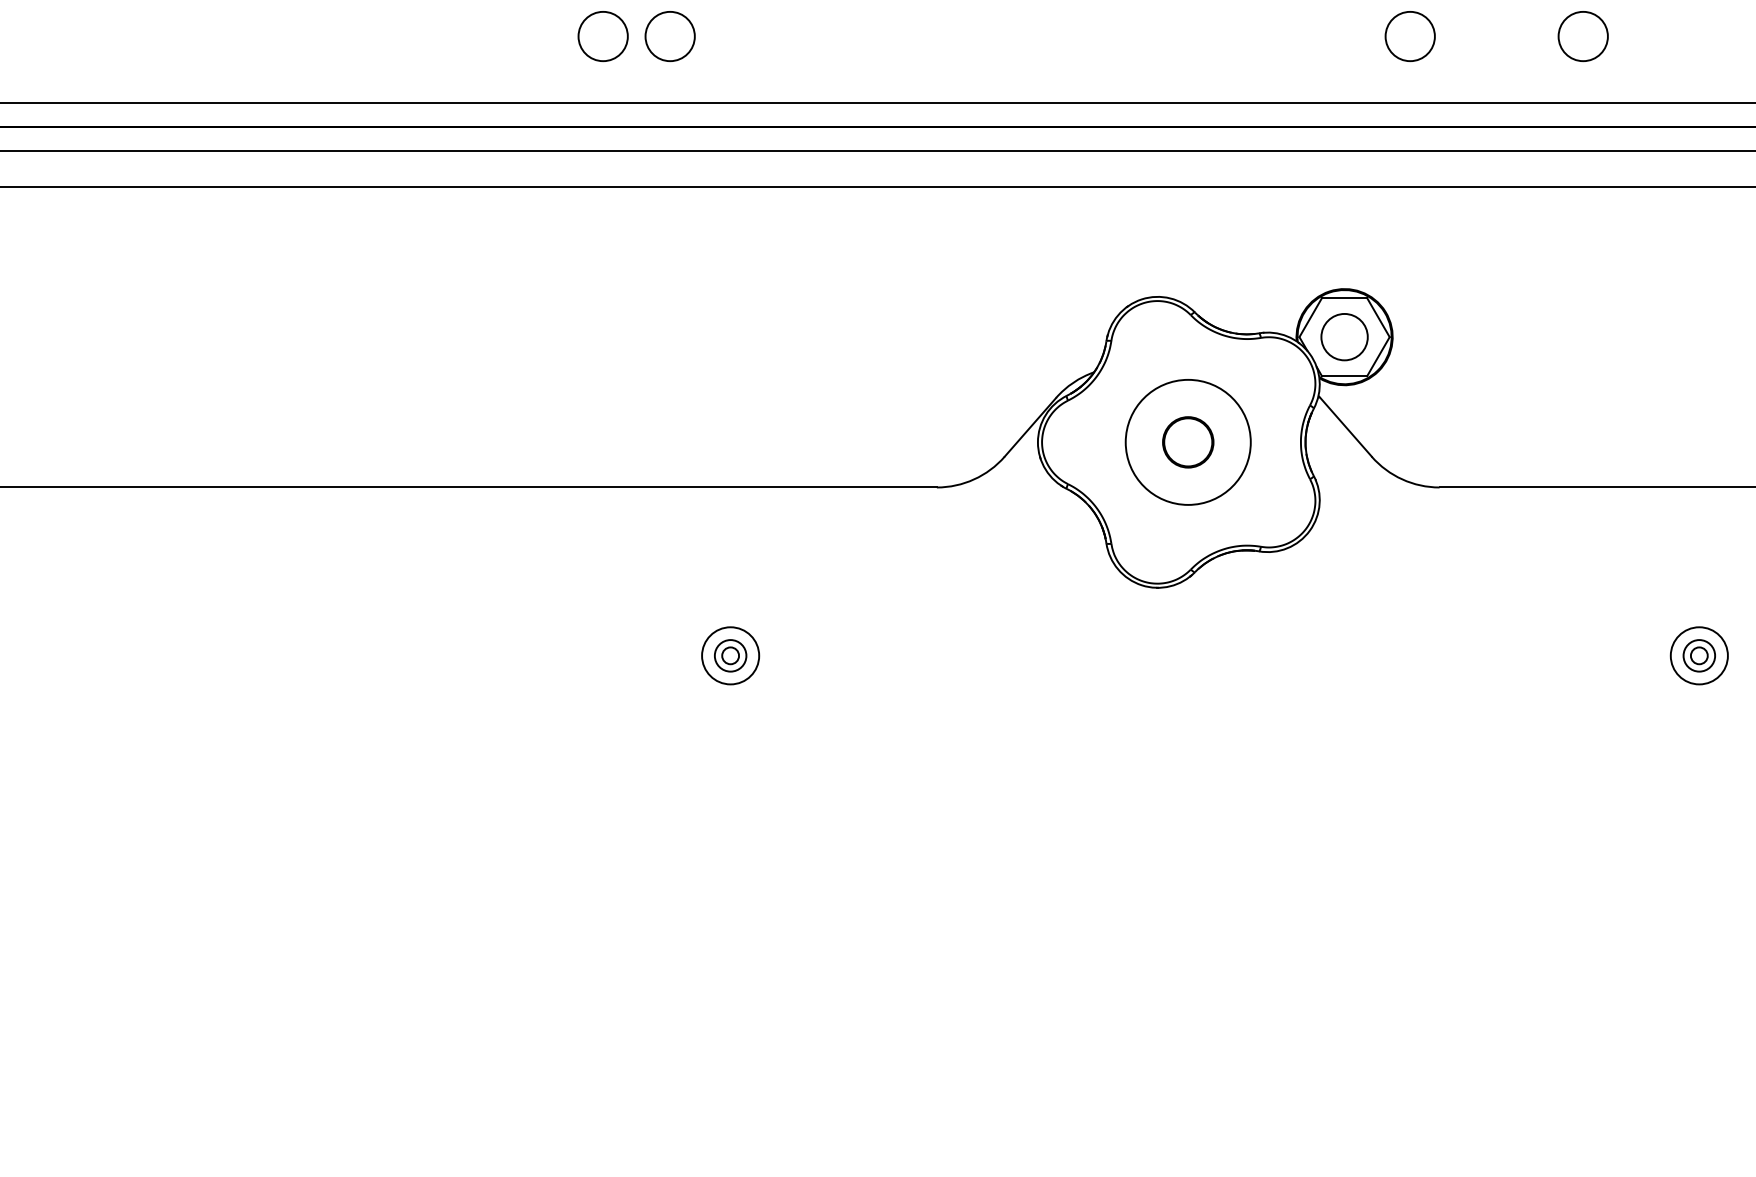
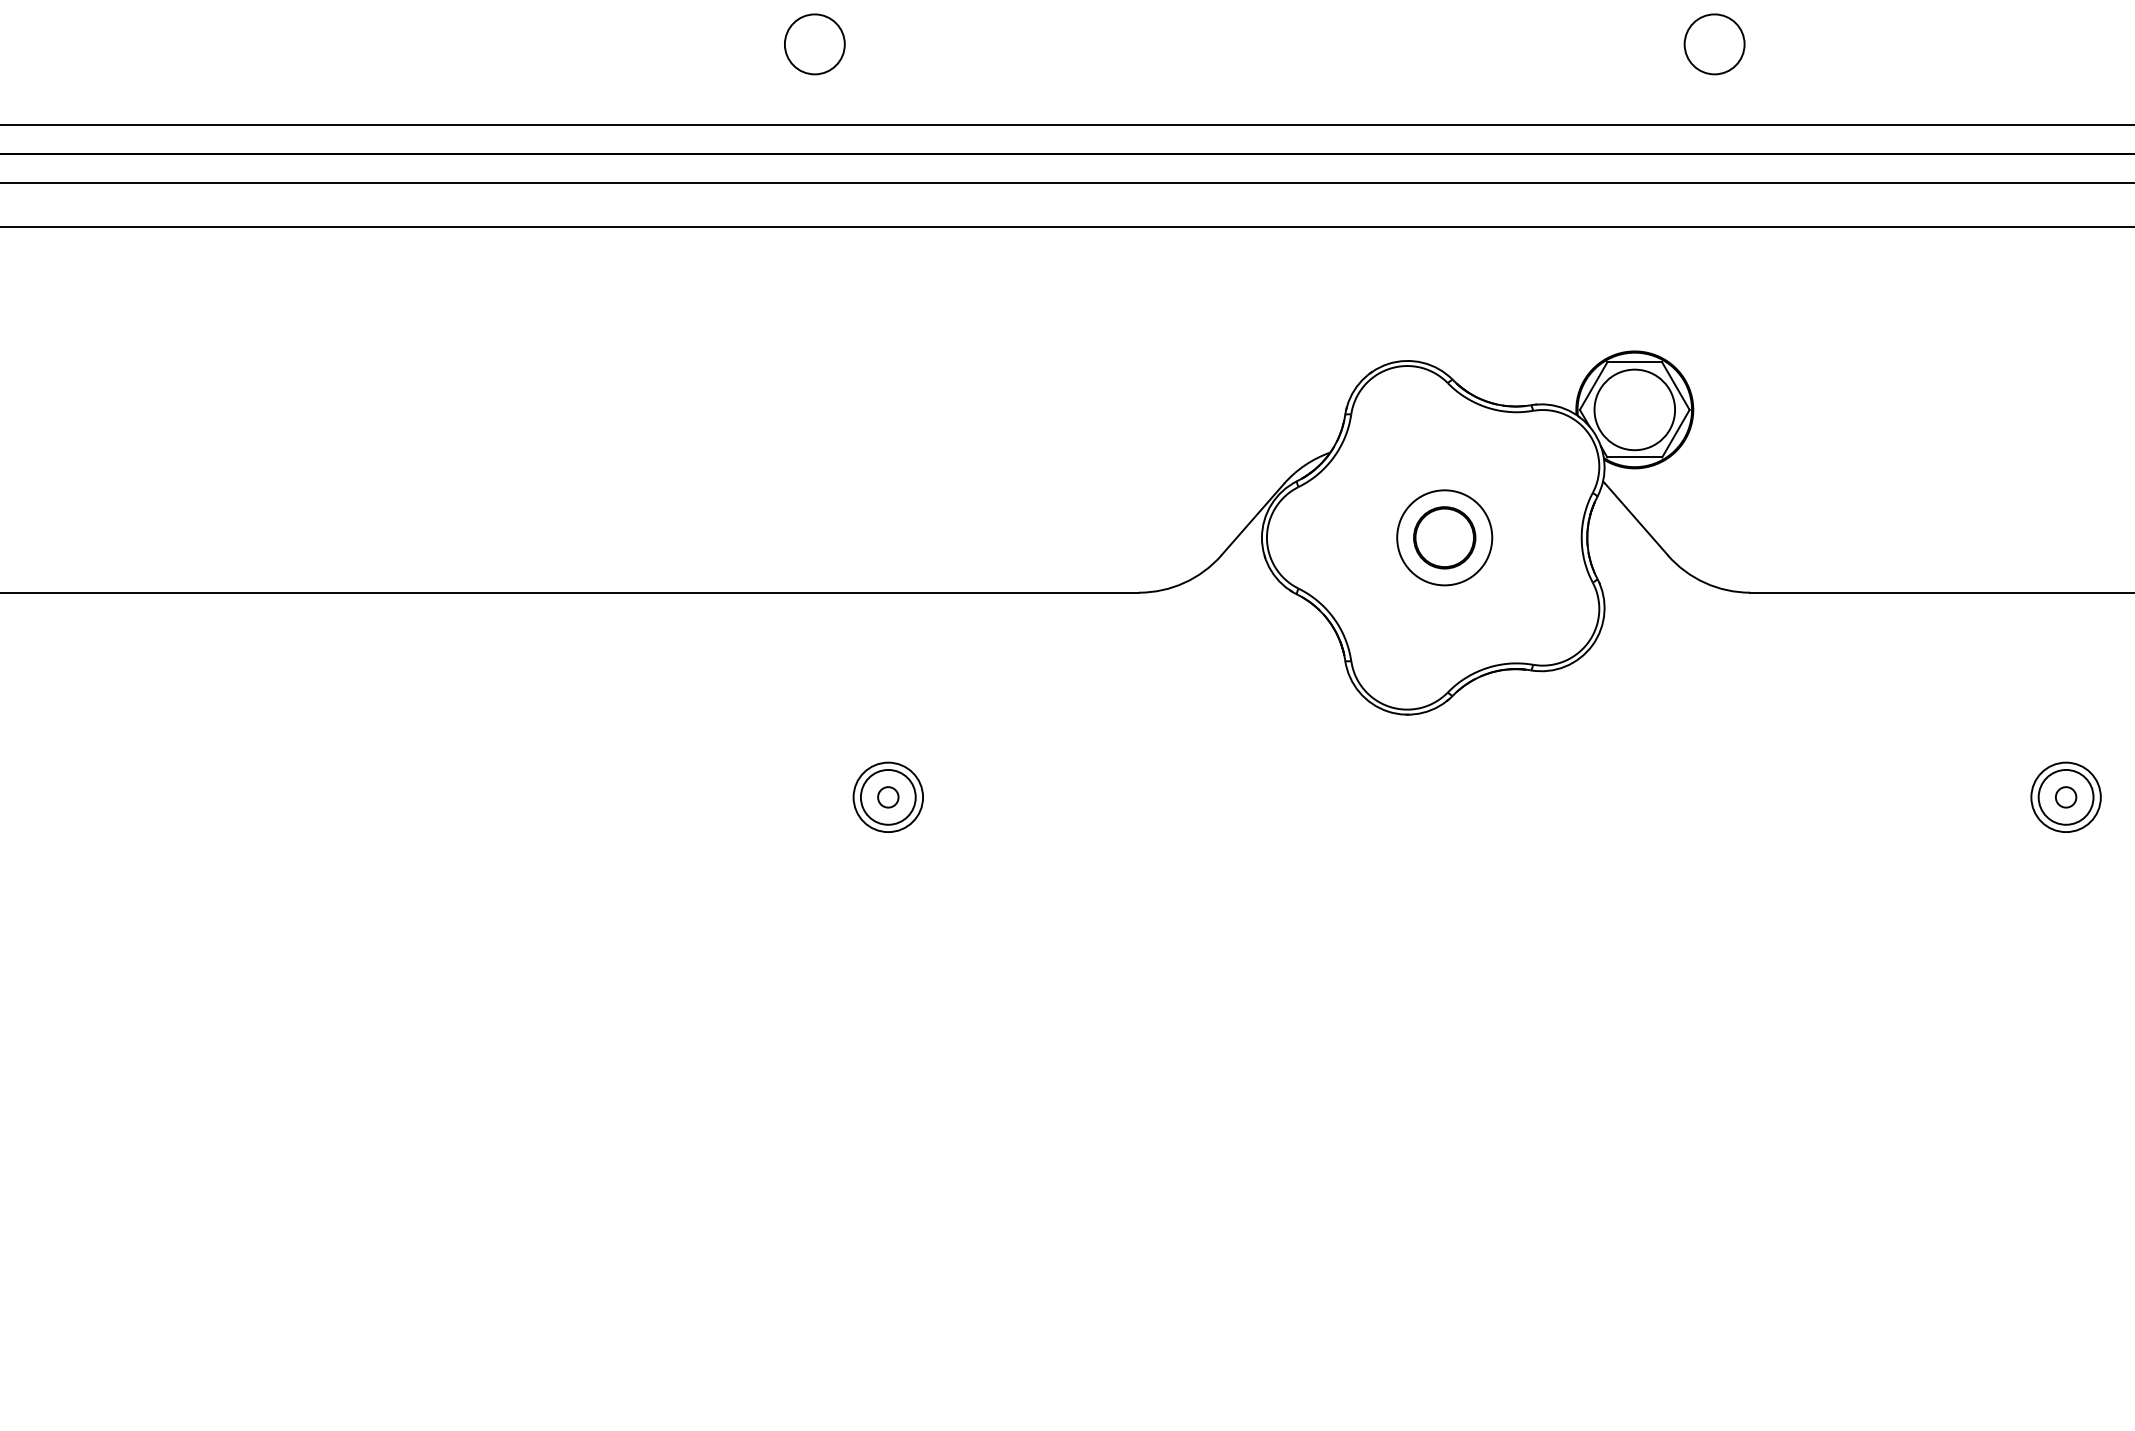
circle: (602, 36) -> (732, 44), removed
circle: (1582, 36) -> (1924, 44), removed
circle: (1344, 337) -> (1634, 410), size x1.43
circle: (1188, 442) -> (1445, 537), size x0.62
circle: (730, 655) -> (888, 796), size x1.43
circle: (1698, 655) -> (2065, 796), size x1.43

